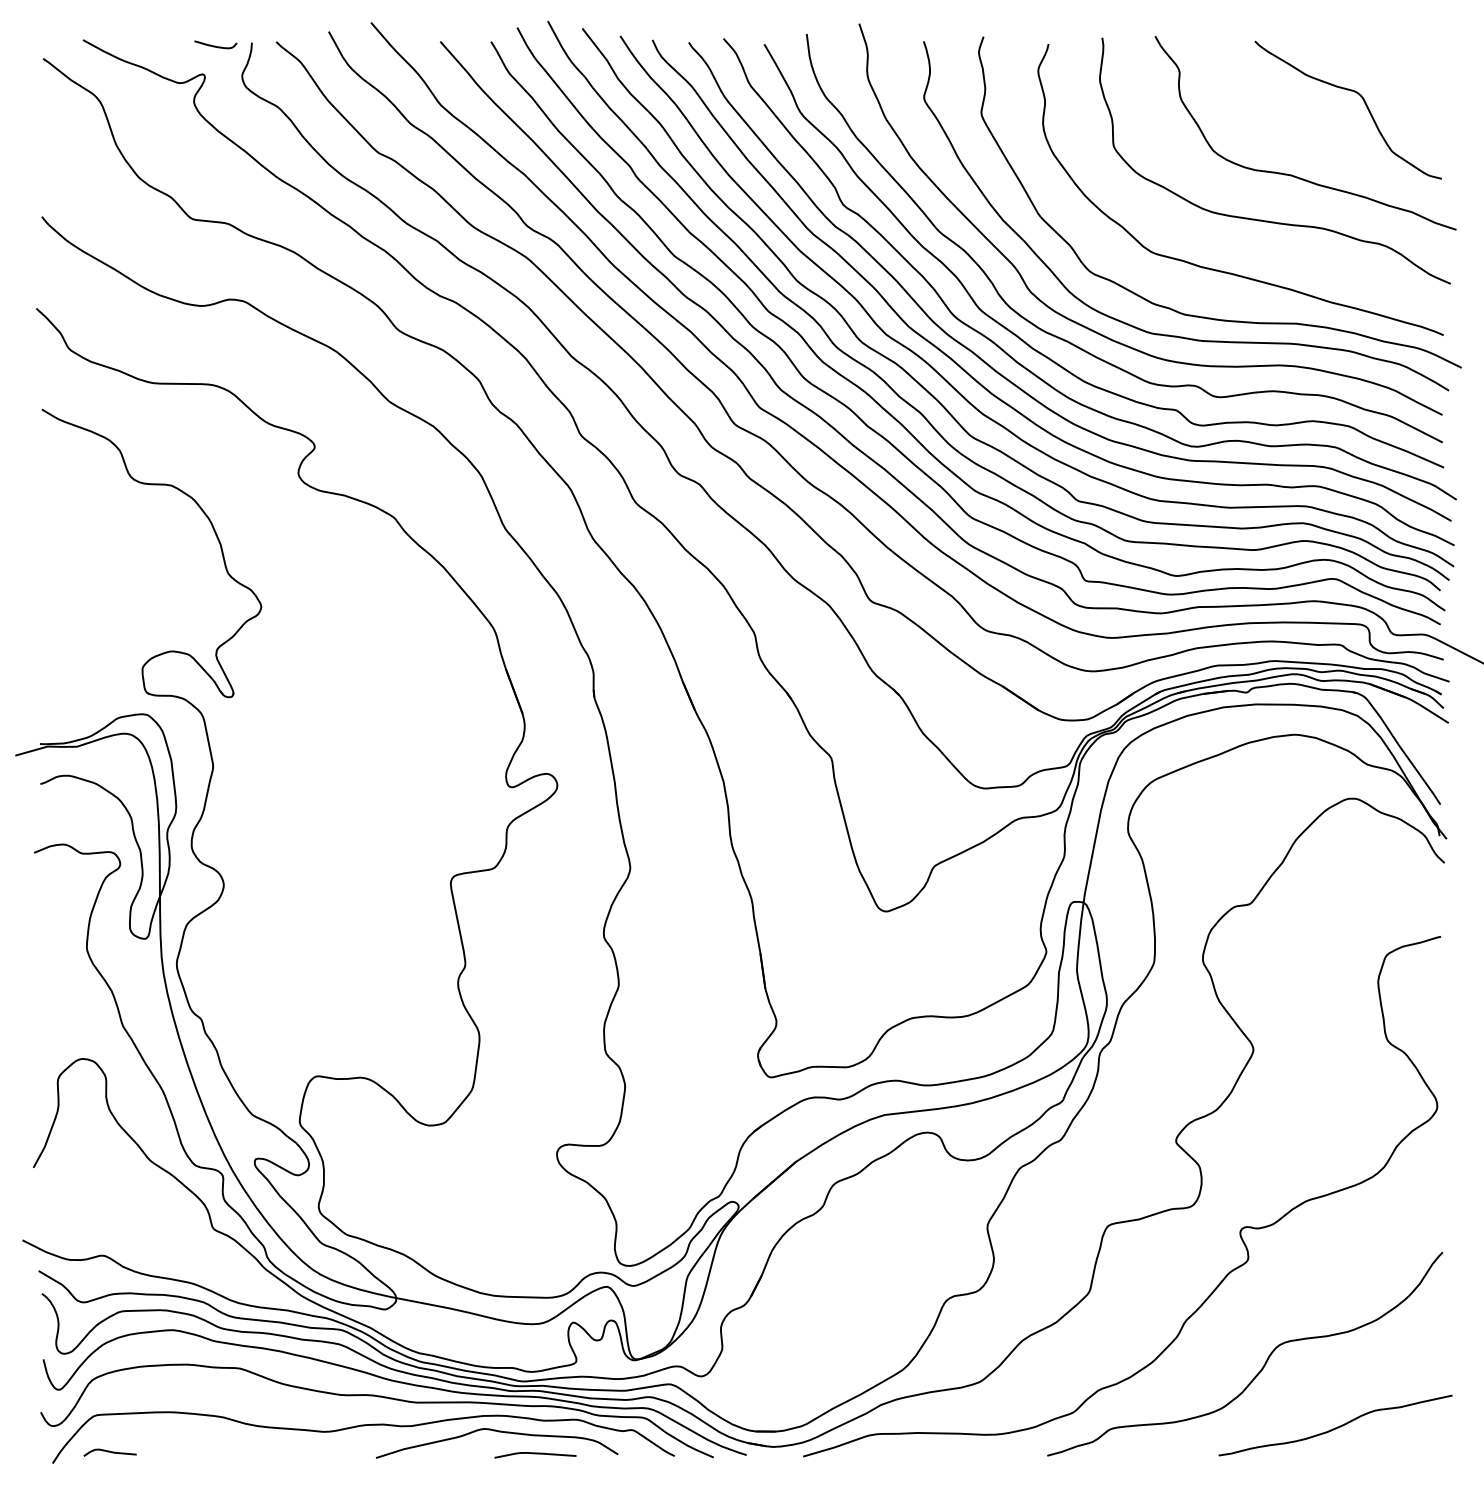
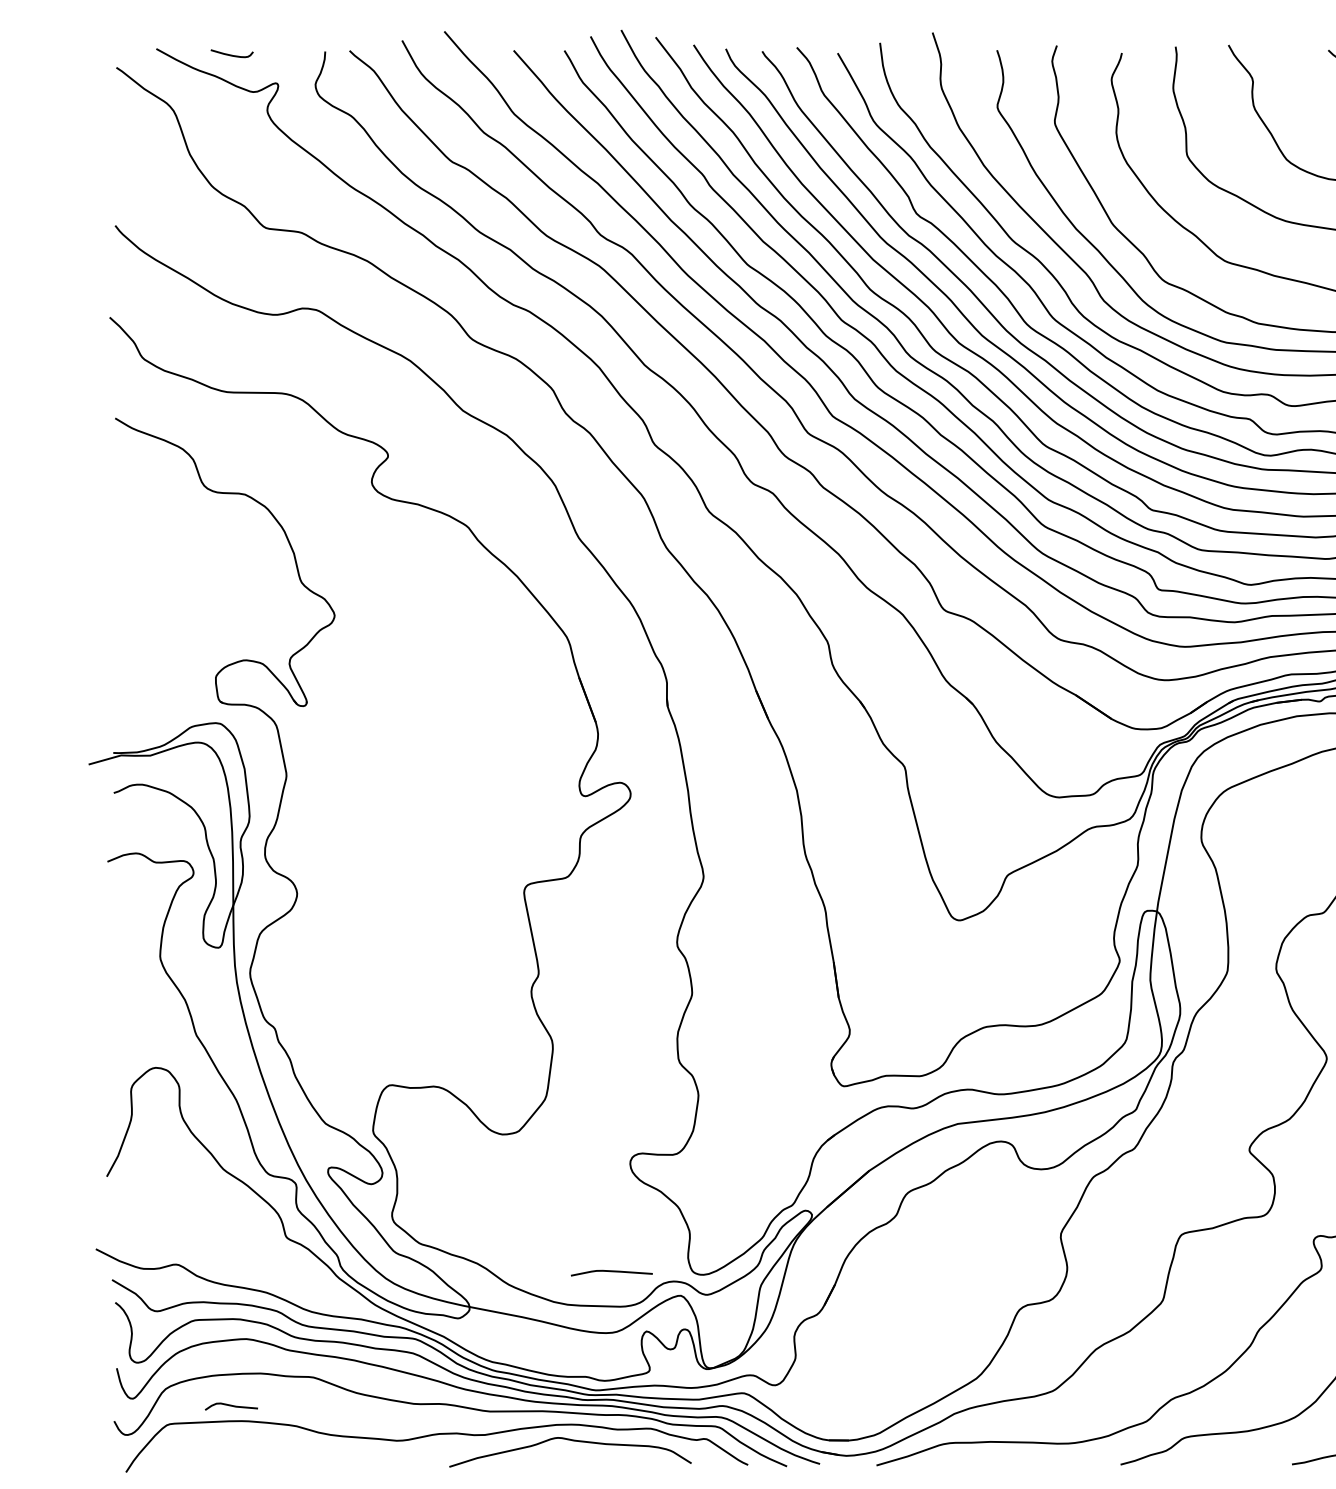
curve: (215, 45) -> (231, 54), moved
curve: (109, 1452) -> (230, 1406), moved
curve: (535, 1454) -> (611, 1272), moved

